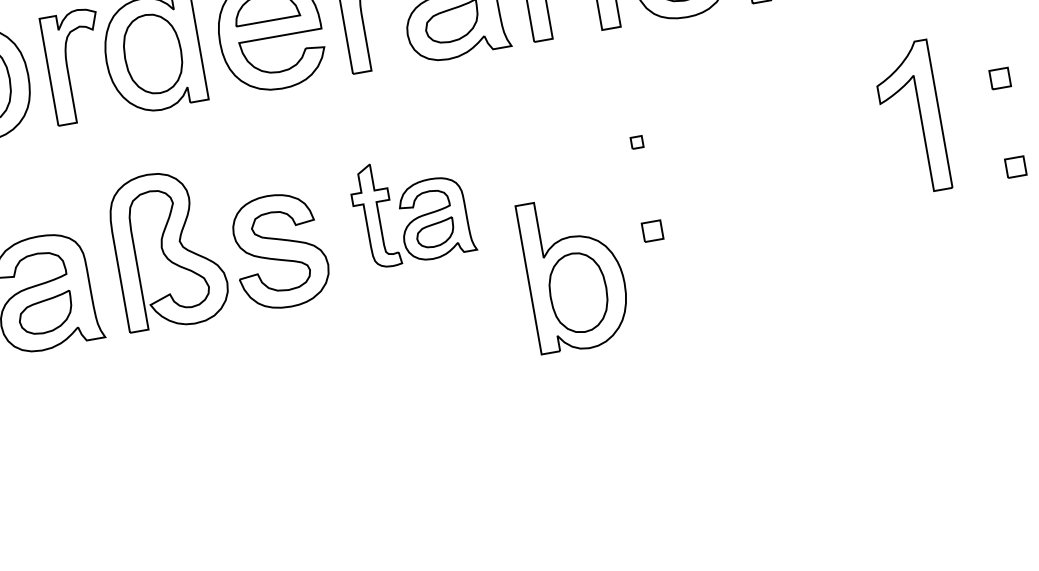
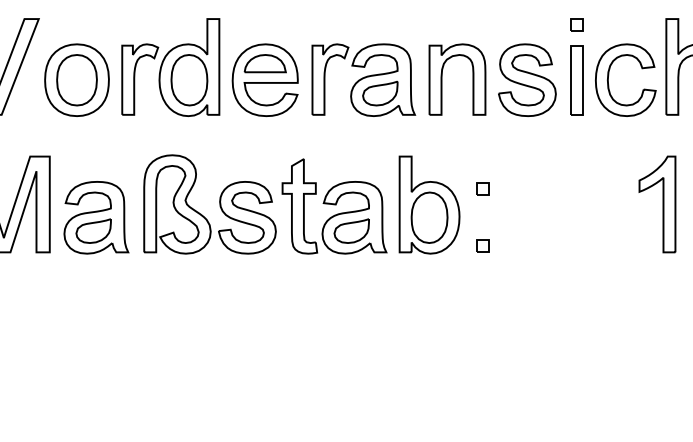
part: (636, 141) -> (482, 188), size x1.67
part: (412, 209) -> (334, 206), size x1.43
part: (574, 272) -> (429, 204), moved

